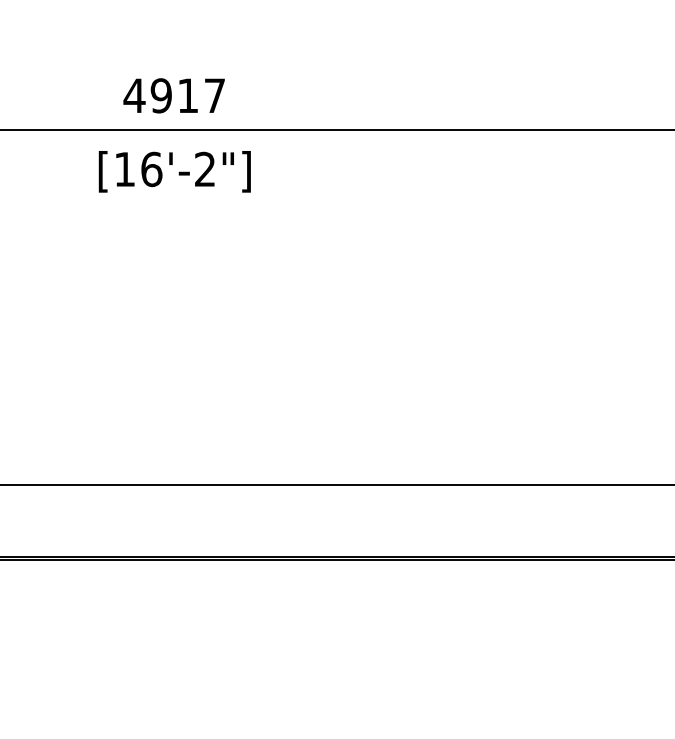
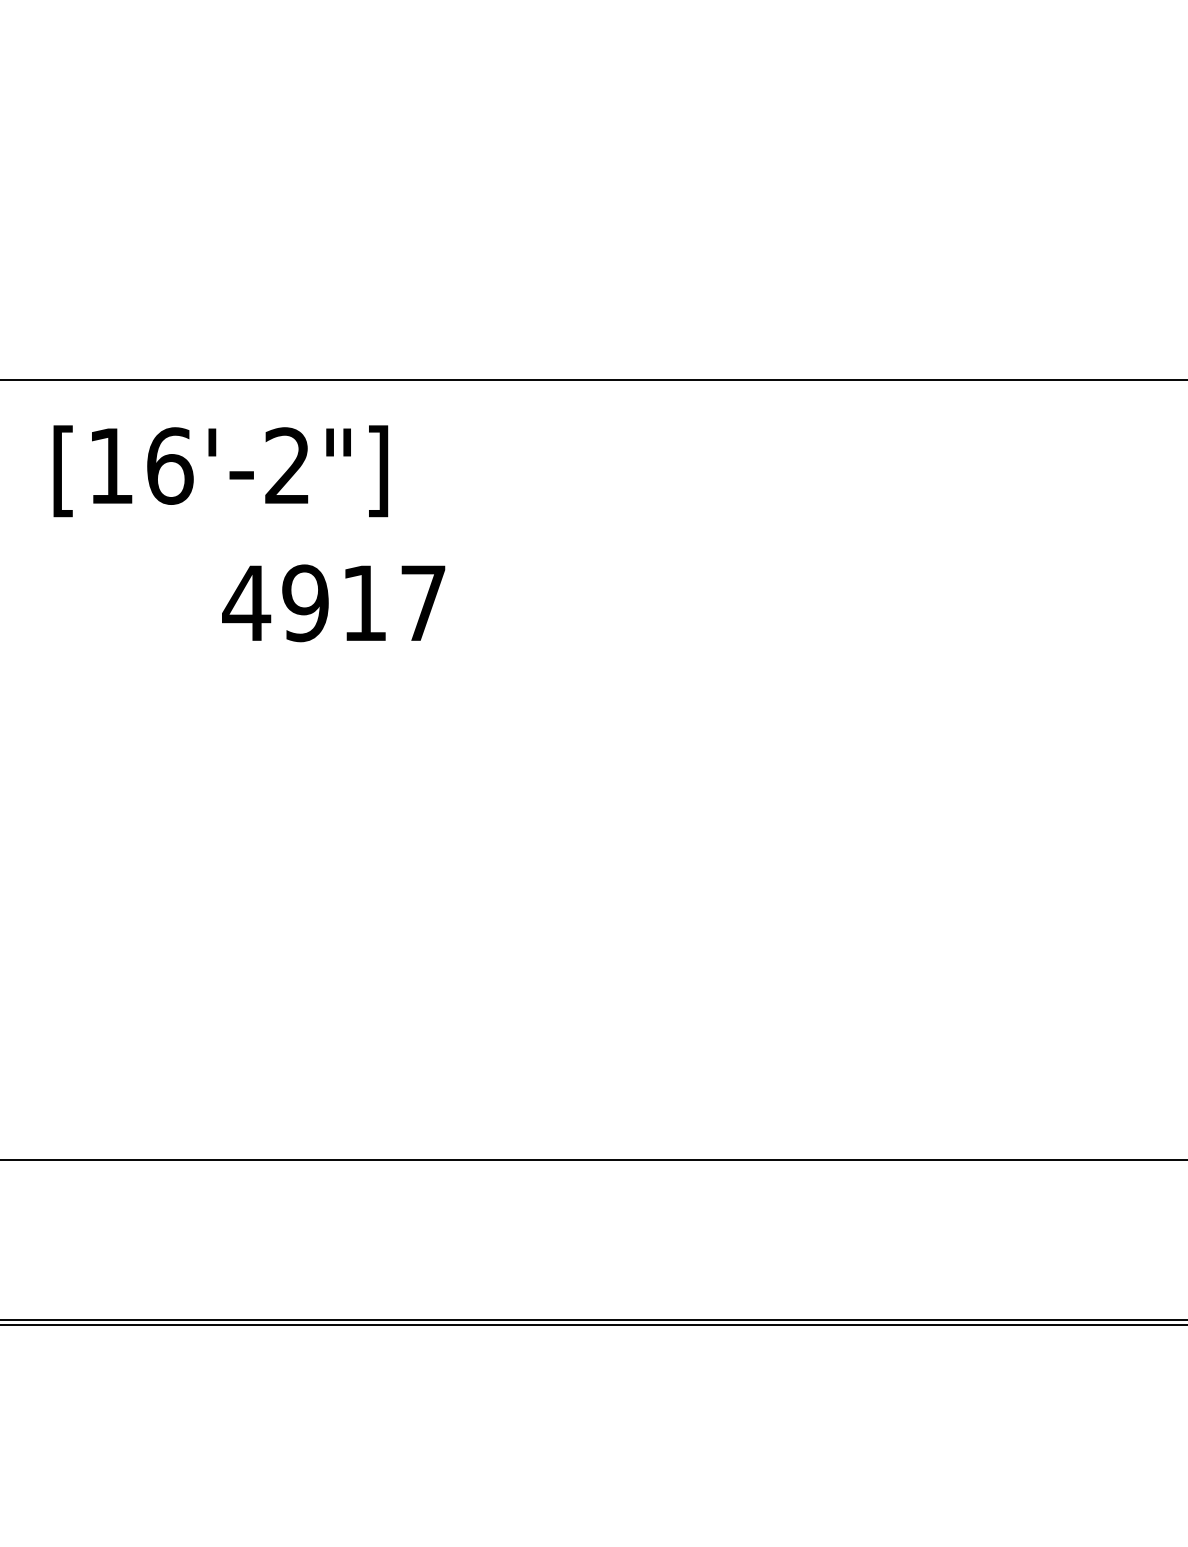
text: (173, 95) -> (332, 602), moved
text: (174, 171) -> (220, 470), moved

